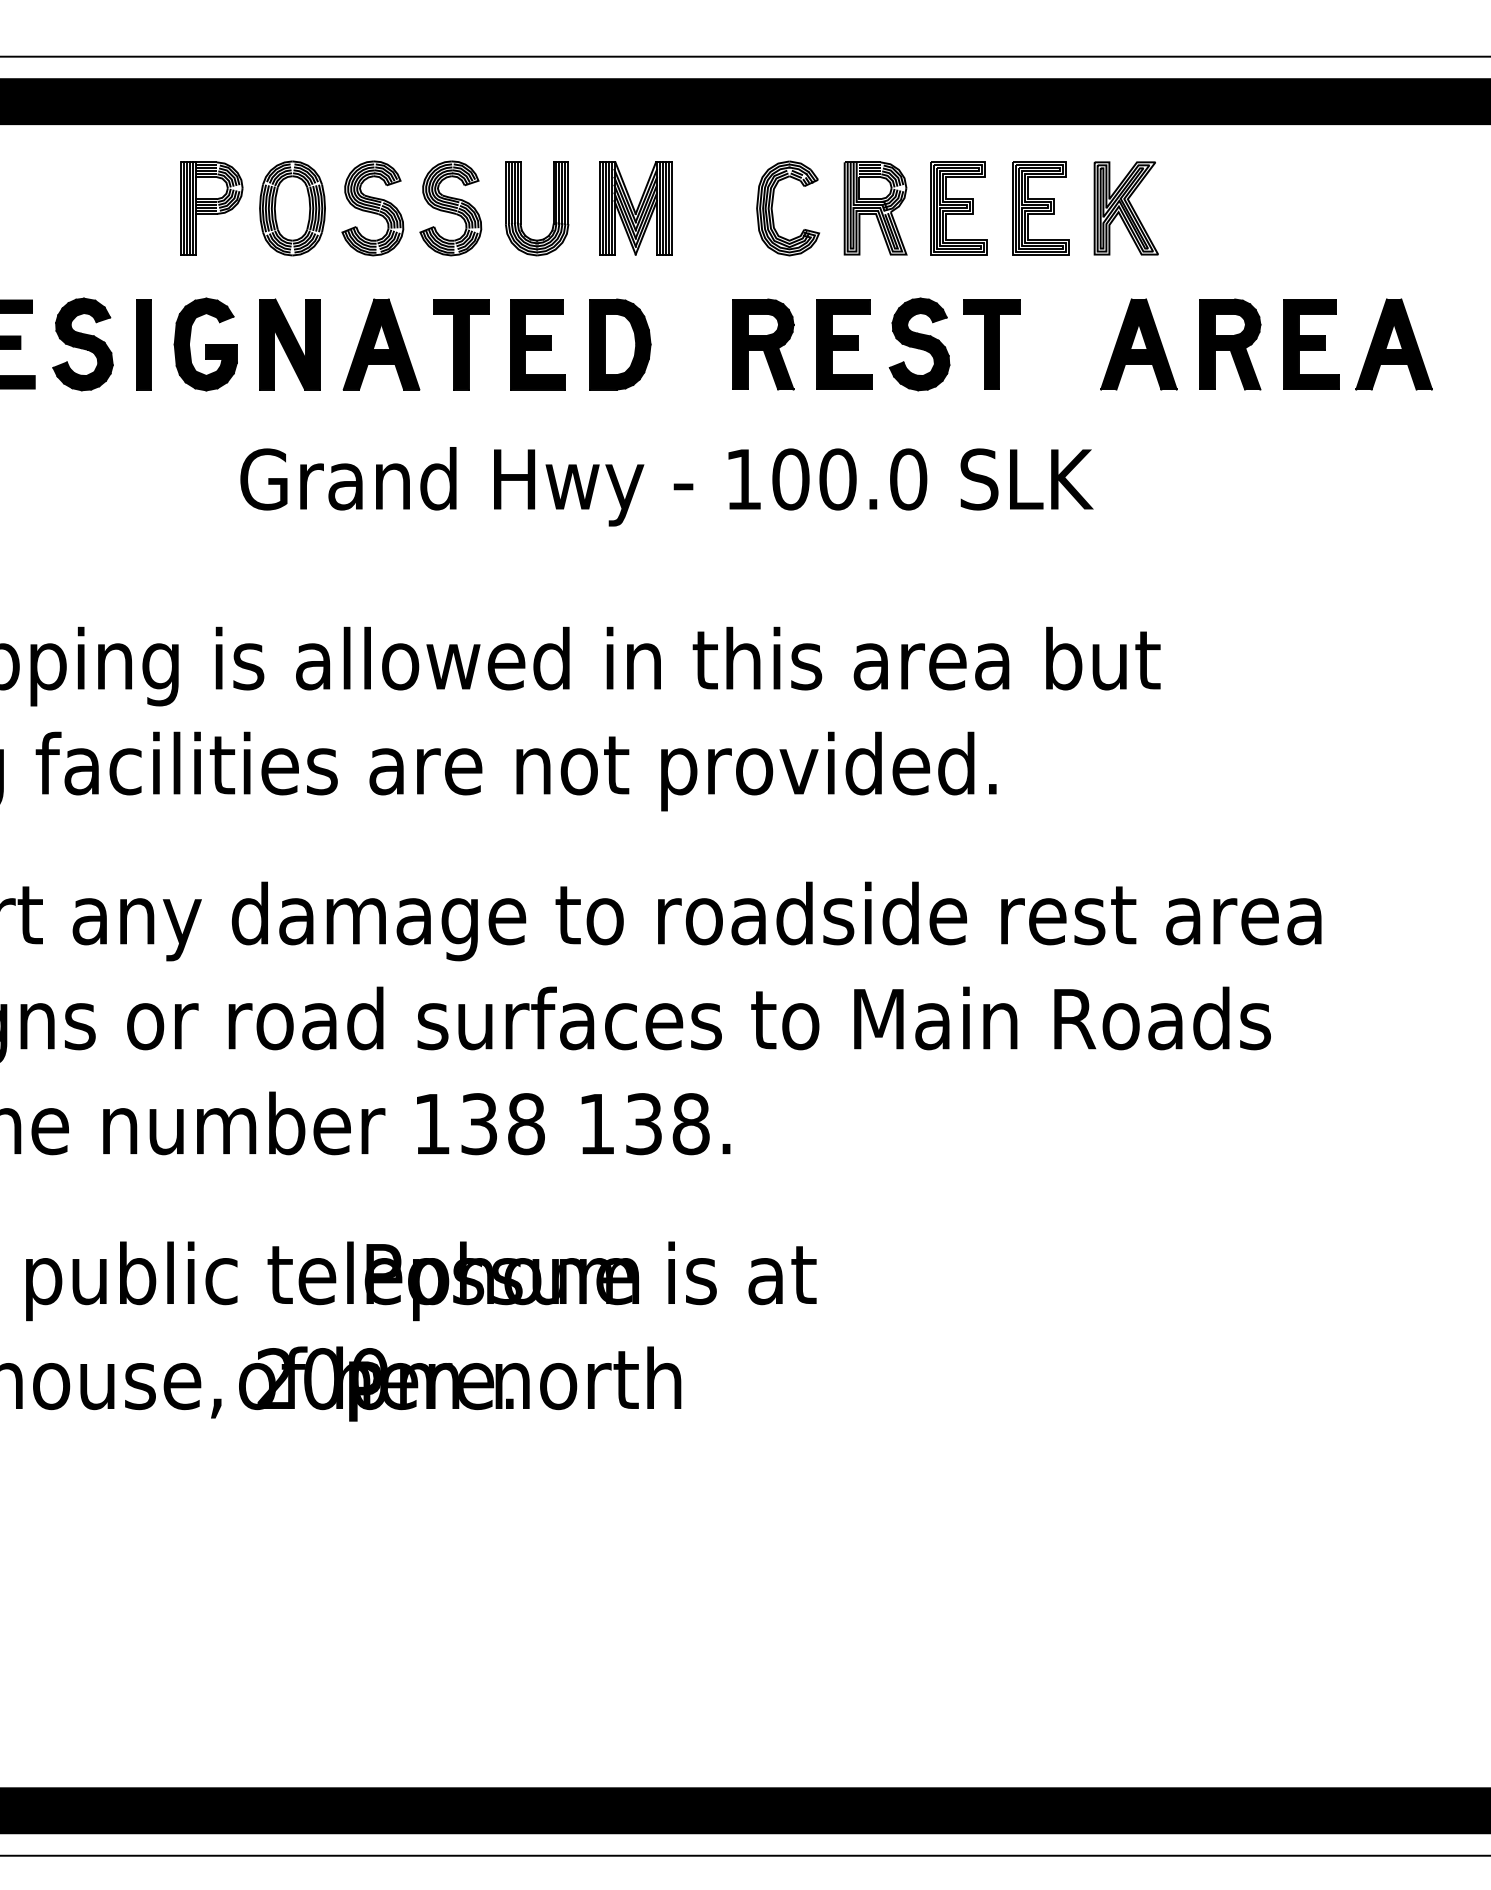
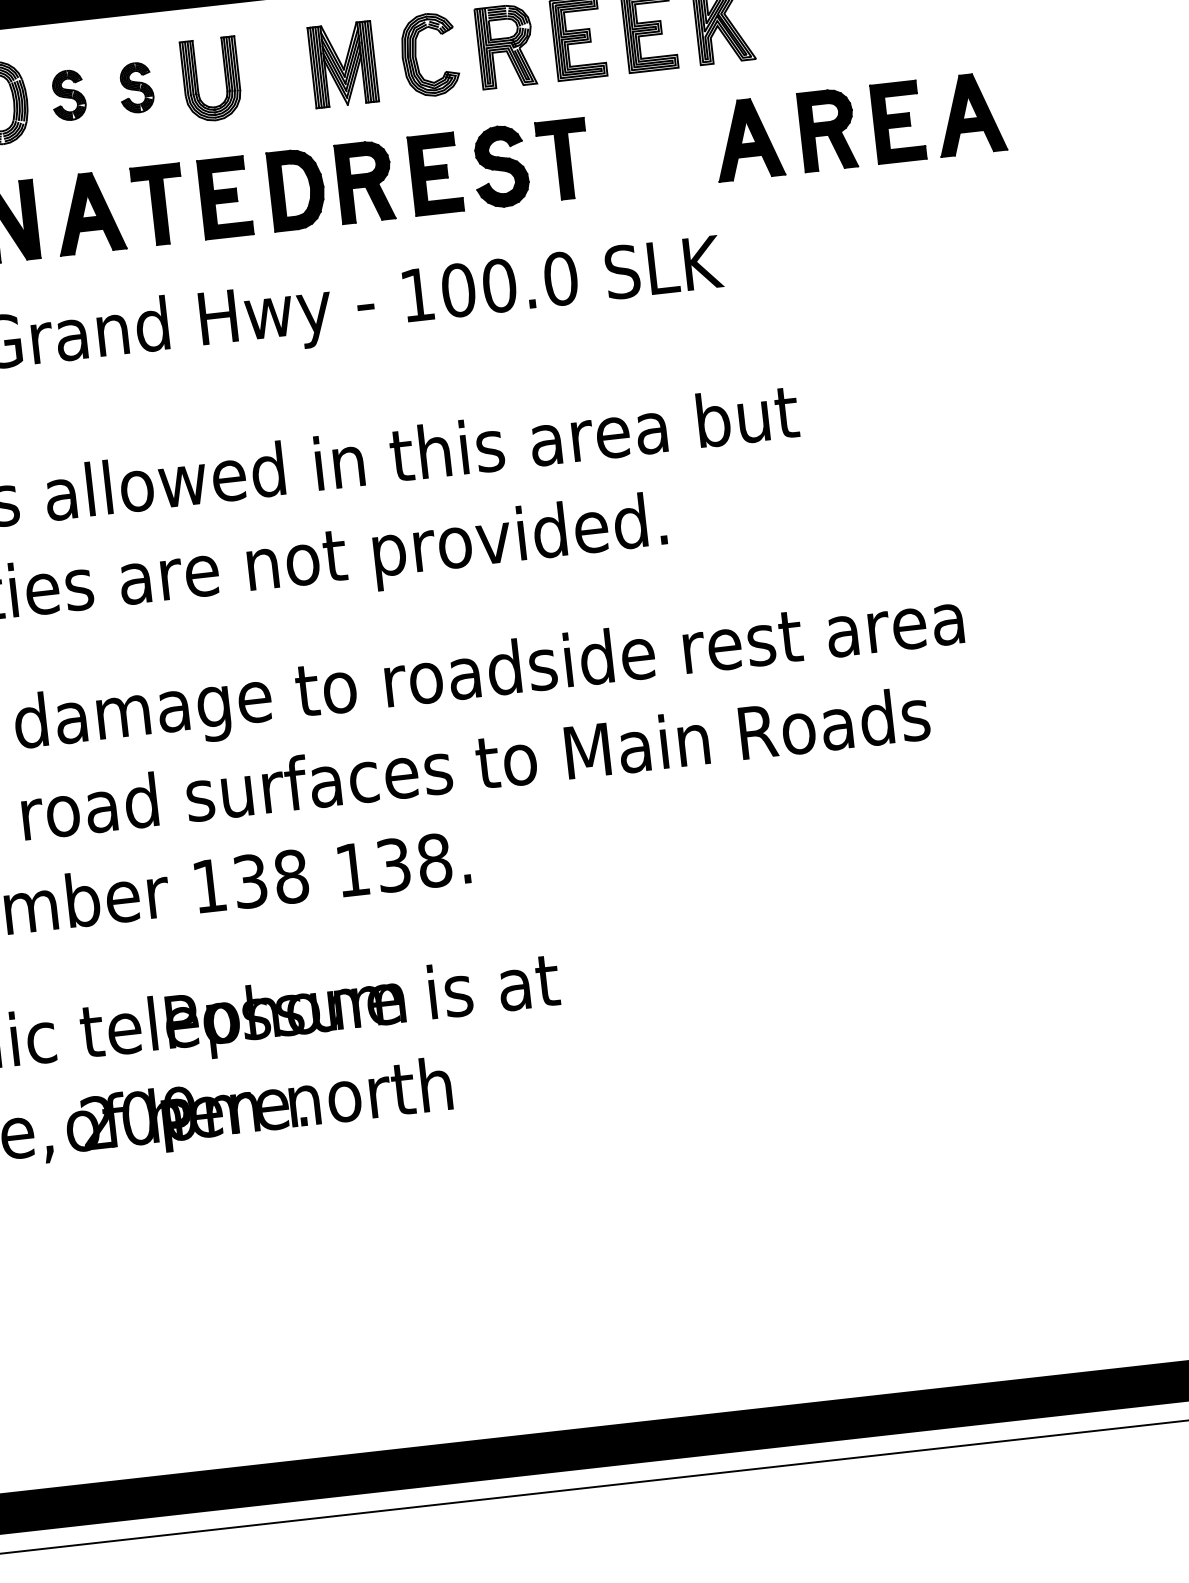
part: (372, 208) -> (68, 95), size x0.6
part: (450, 208) -> (136, 87), size x0.6
part: (635, 208) -> (343, 64), moved
part: (858, 344) -> (447, 172), moved

